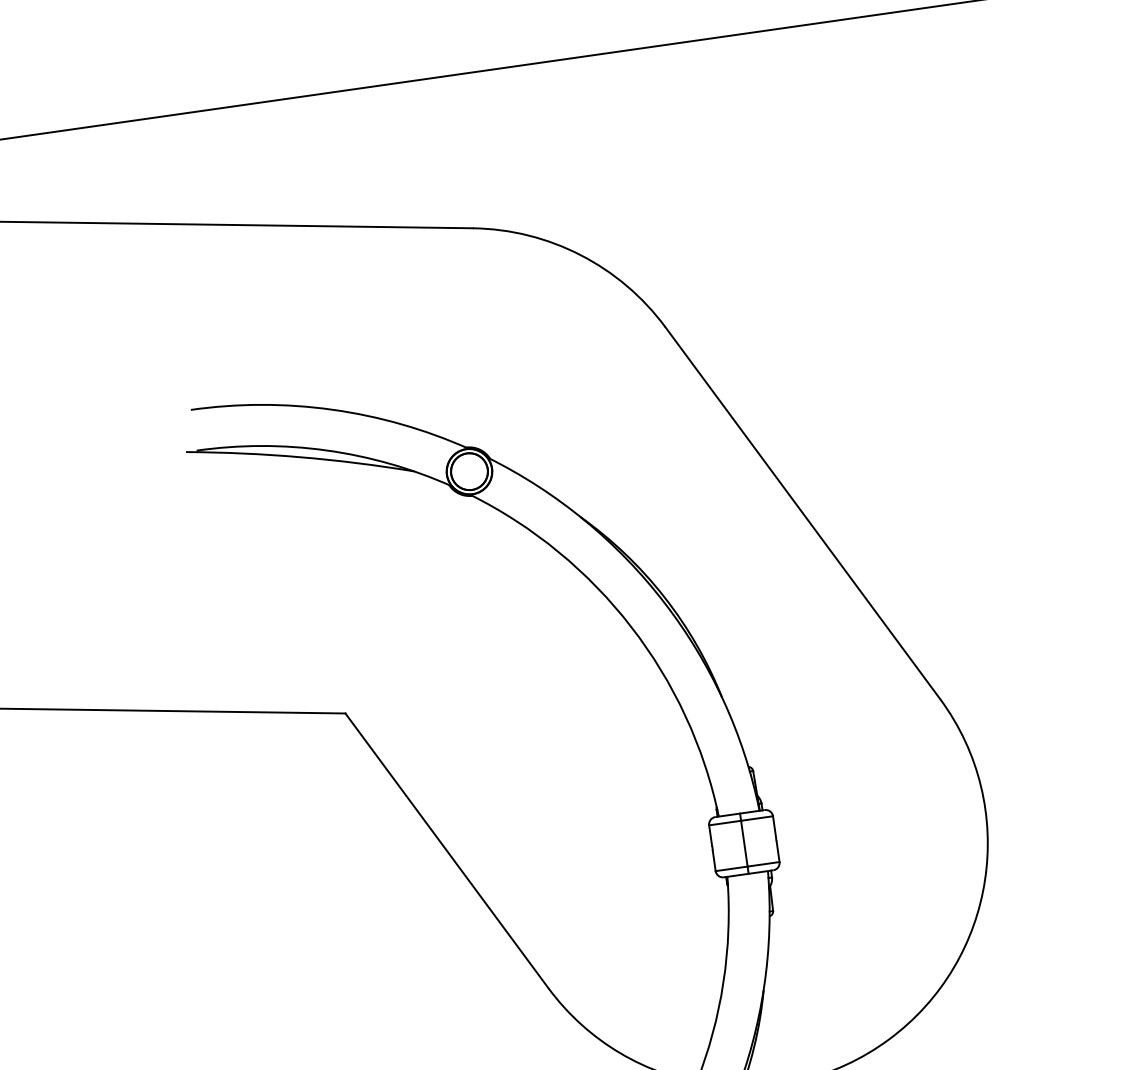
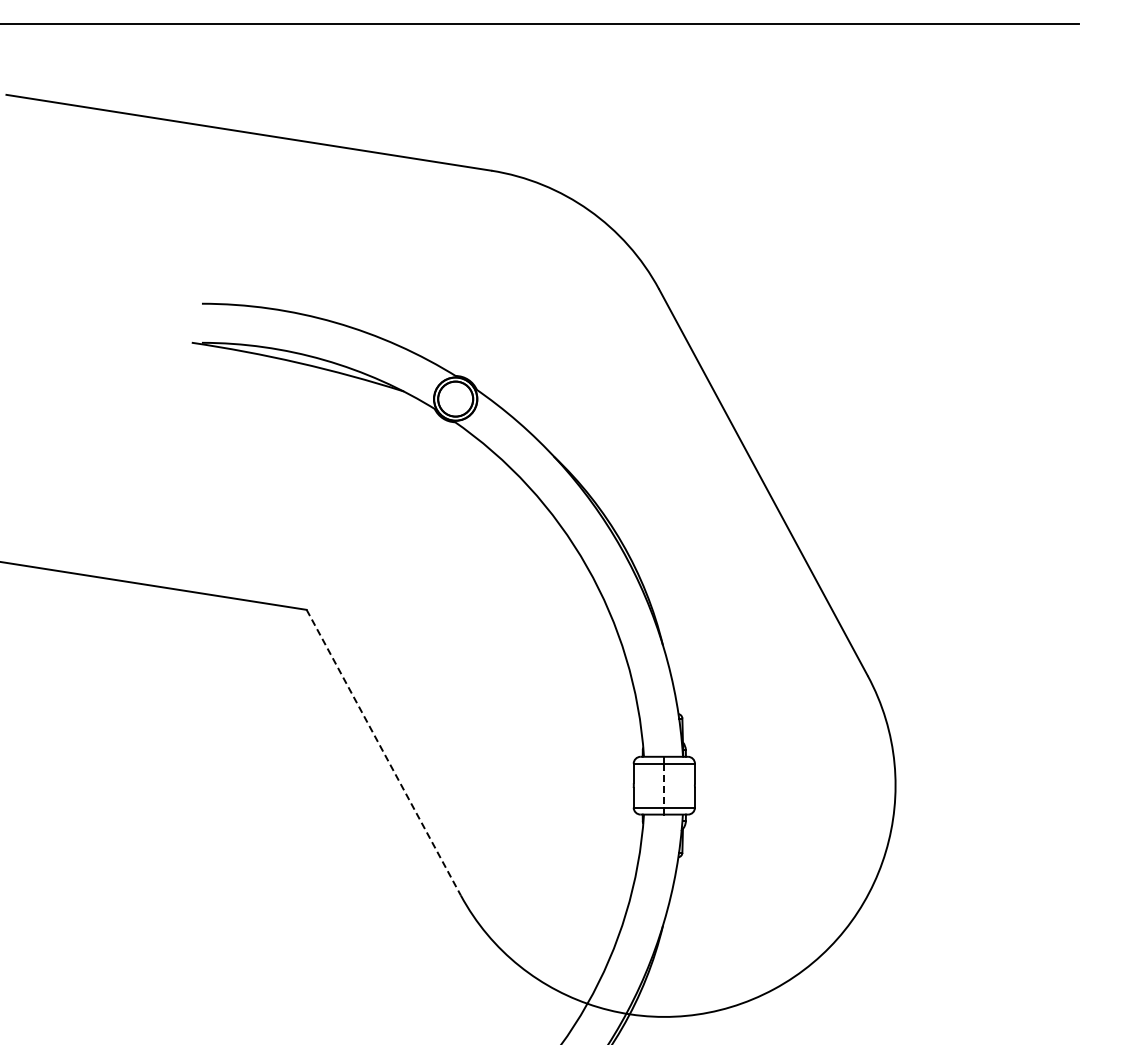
line: (744, 843) -> (664, 785), solid -> dashed
line: (447, 851) -> (384, 753), solid -> dashed

